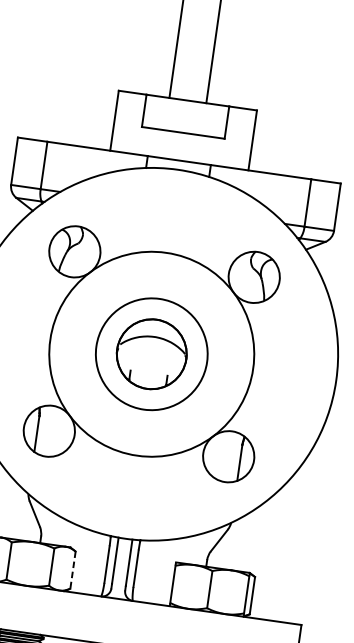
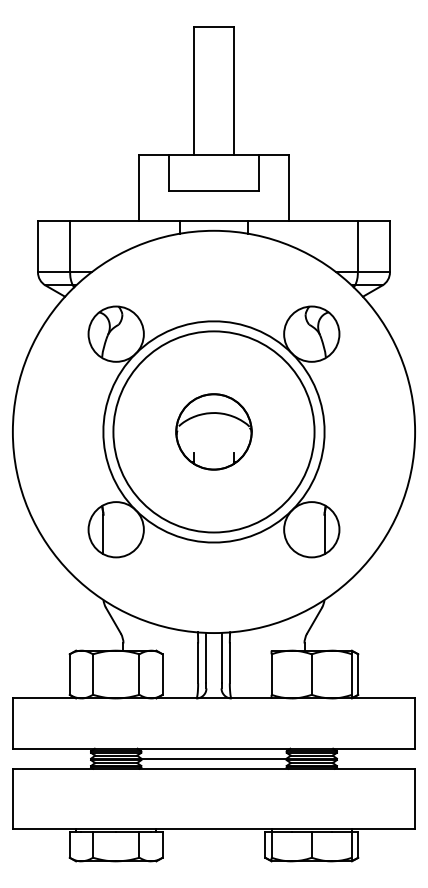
circle: (151, 353) -> (213, 431), size x1.67
line: (72, 570) -> (162, 675), dashed -> solid

